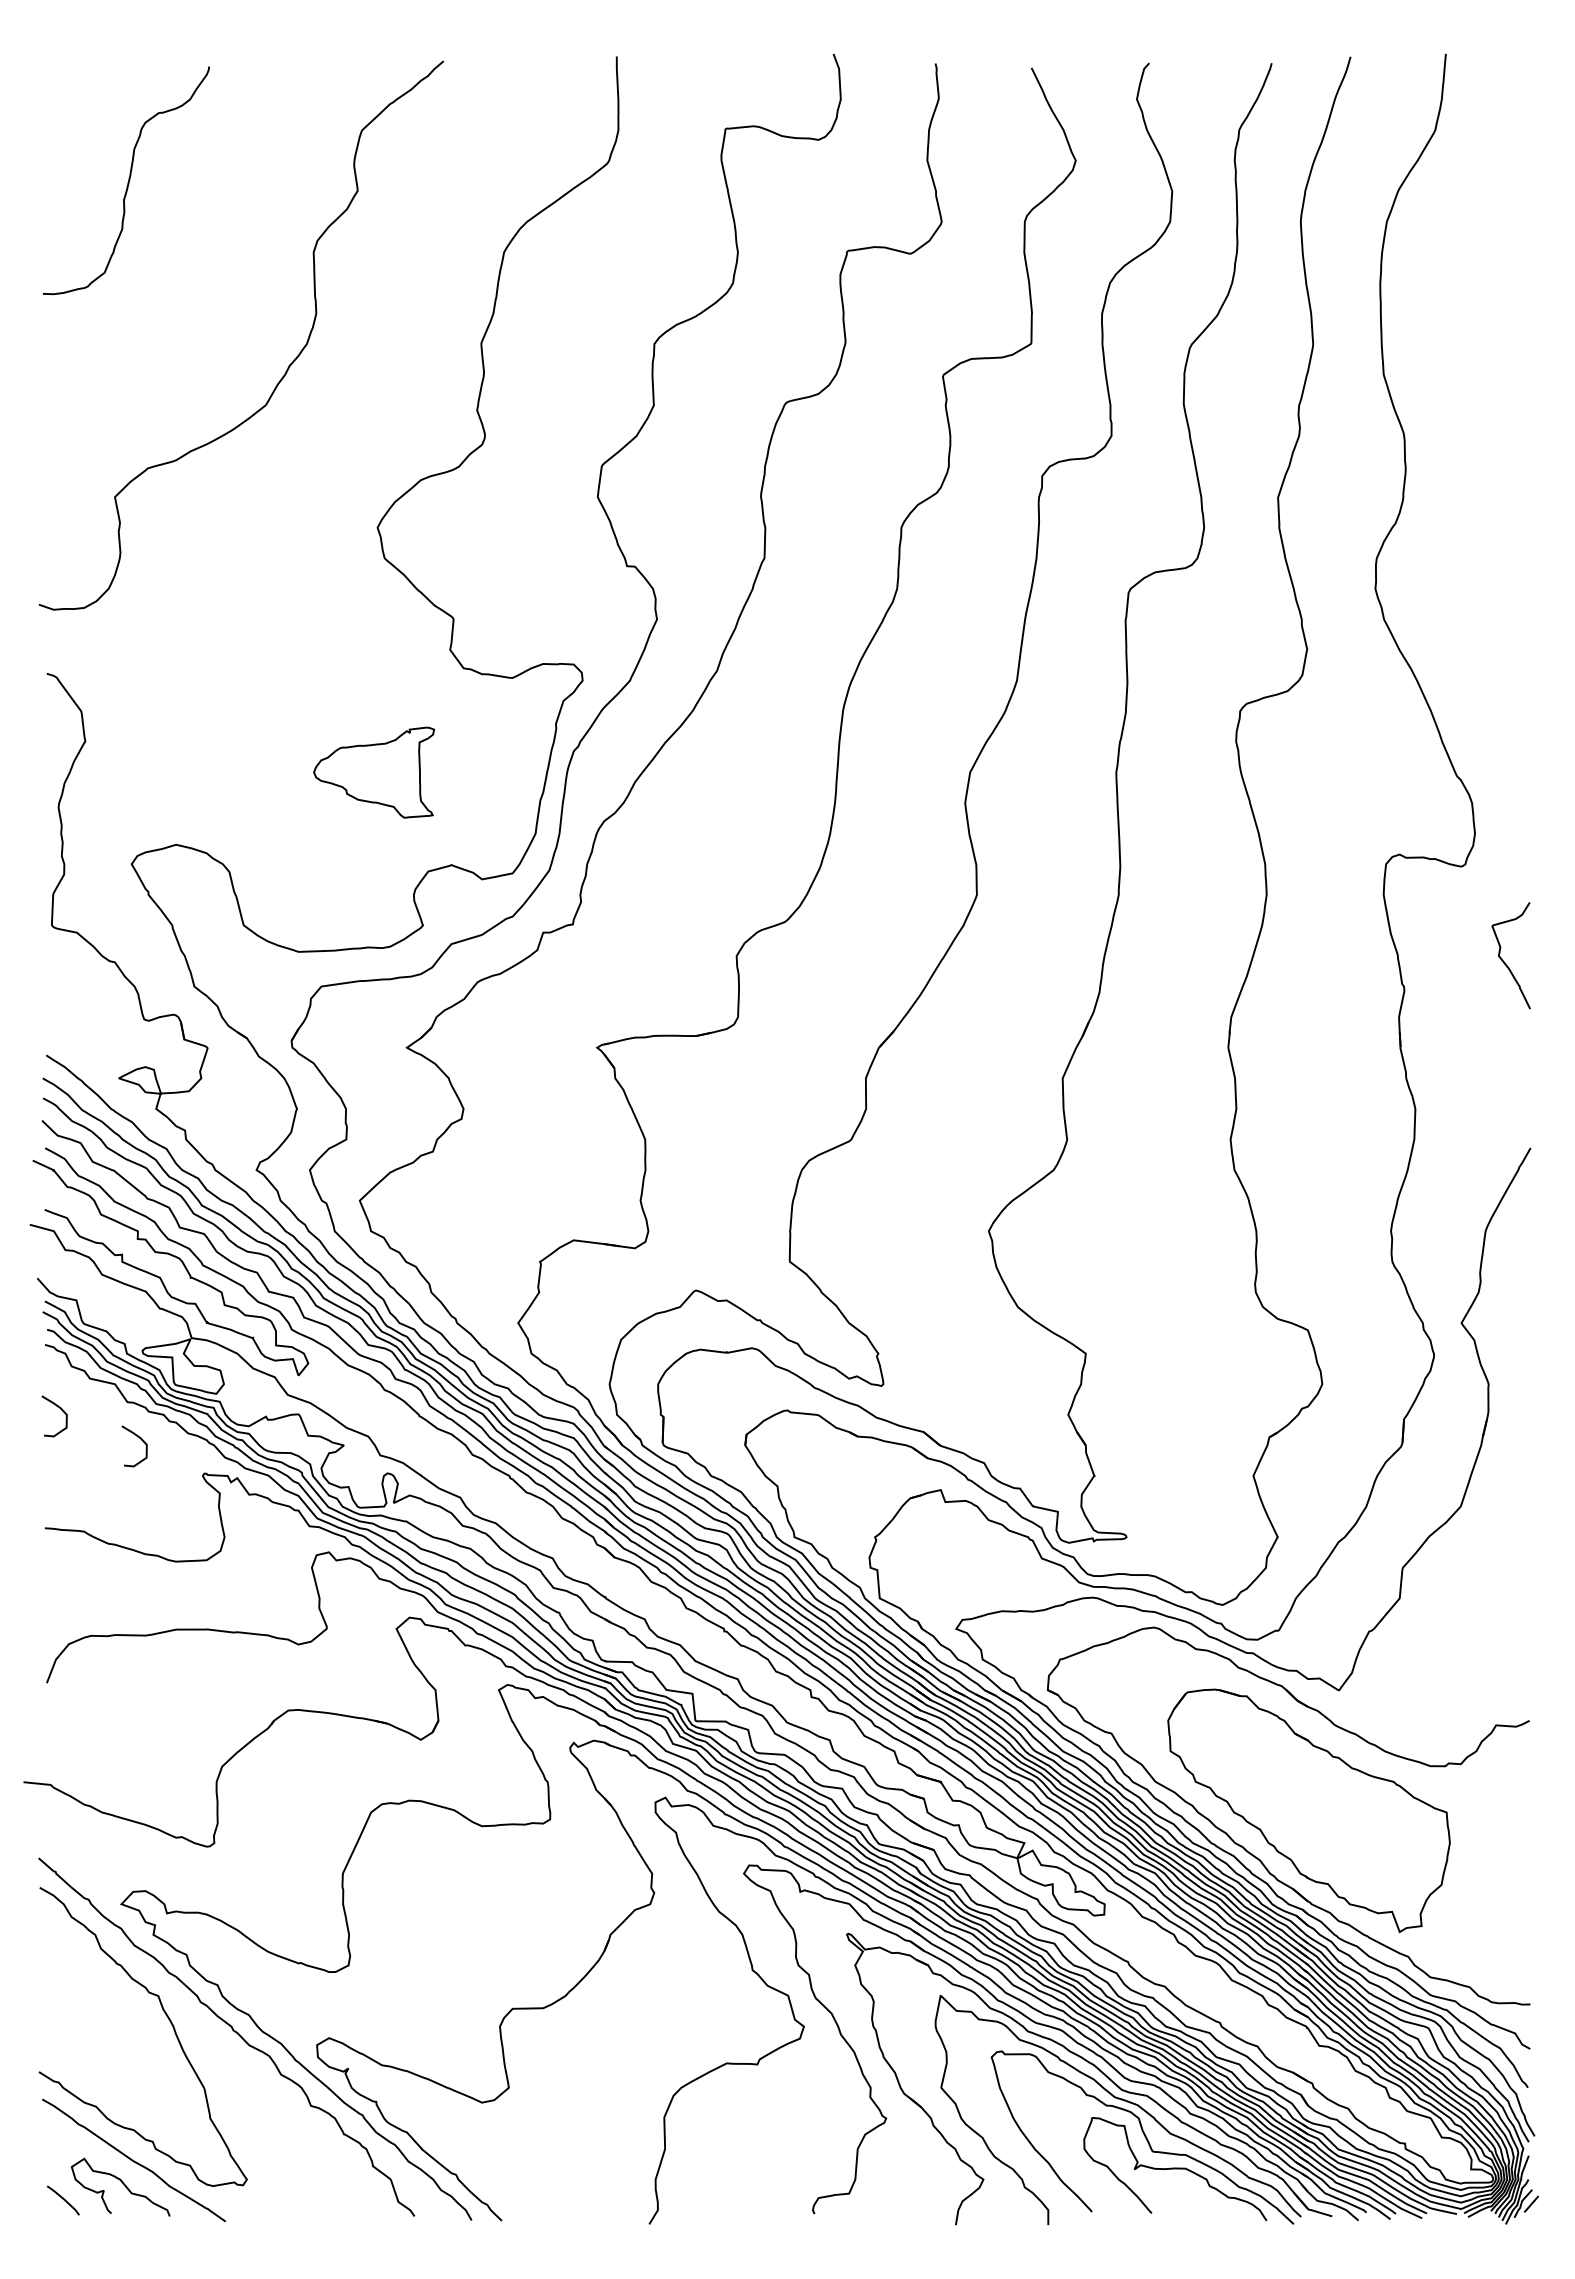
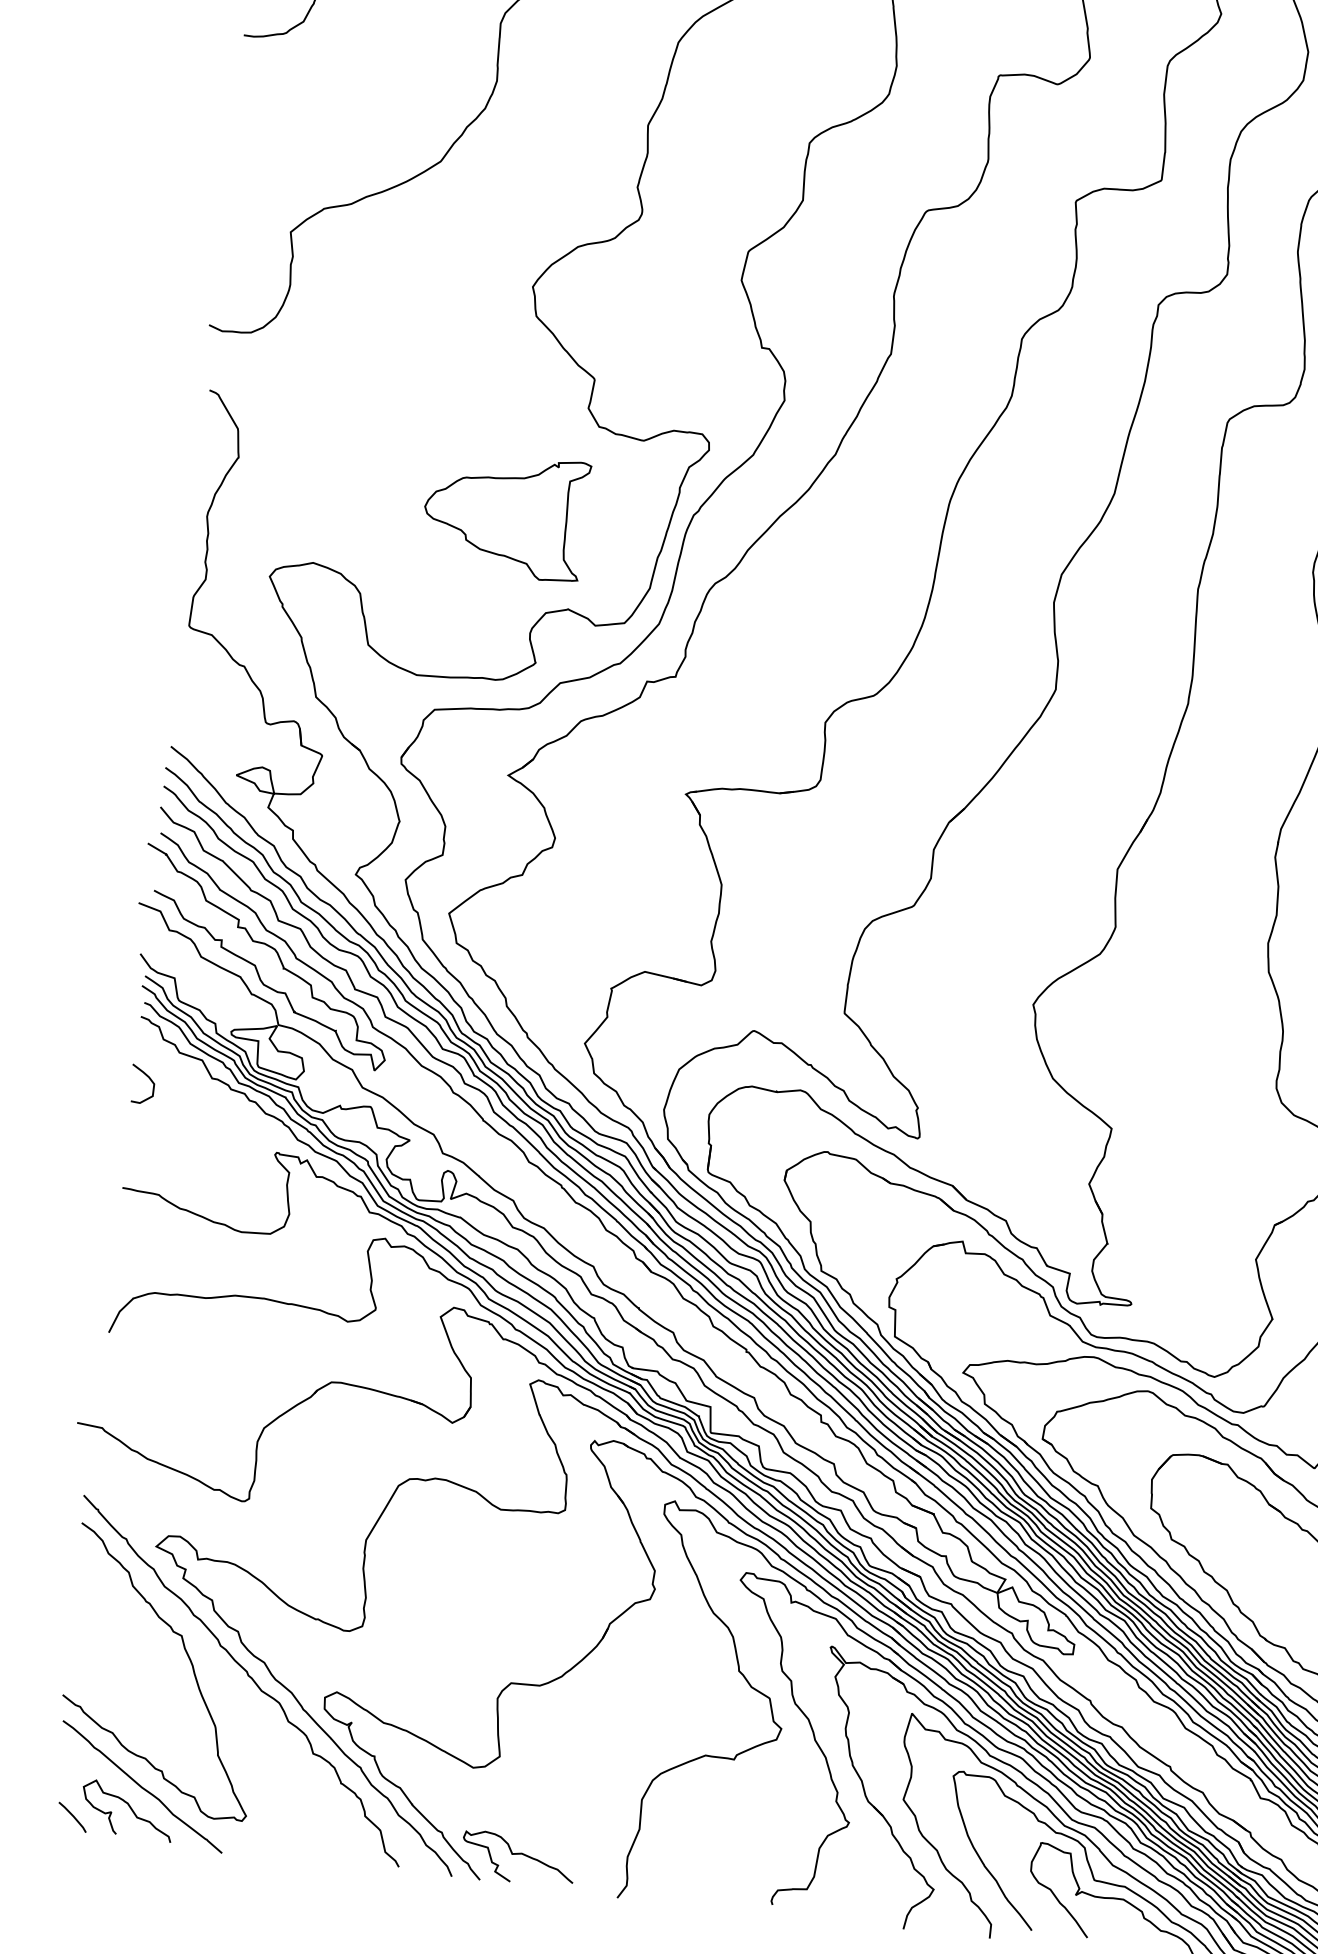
part: (373, 772) -> (504, 515), size x1.43
curve: (140, 1439) -> (220, 1114), removed
curve: (539, 2189) -> (518, 1854), added

